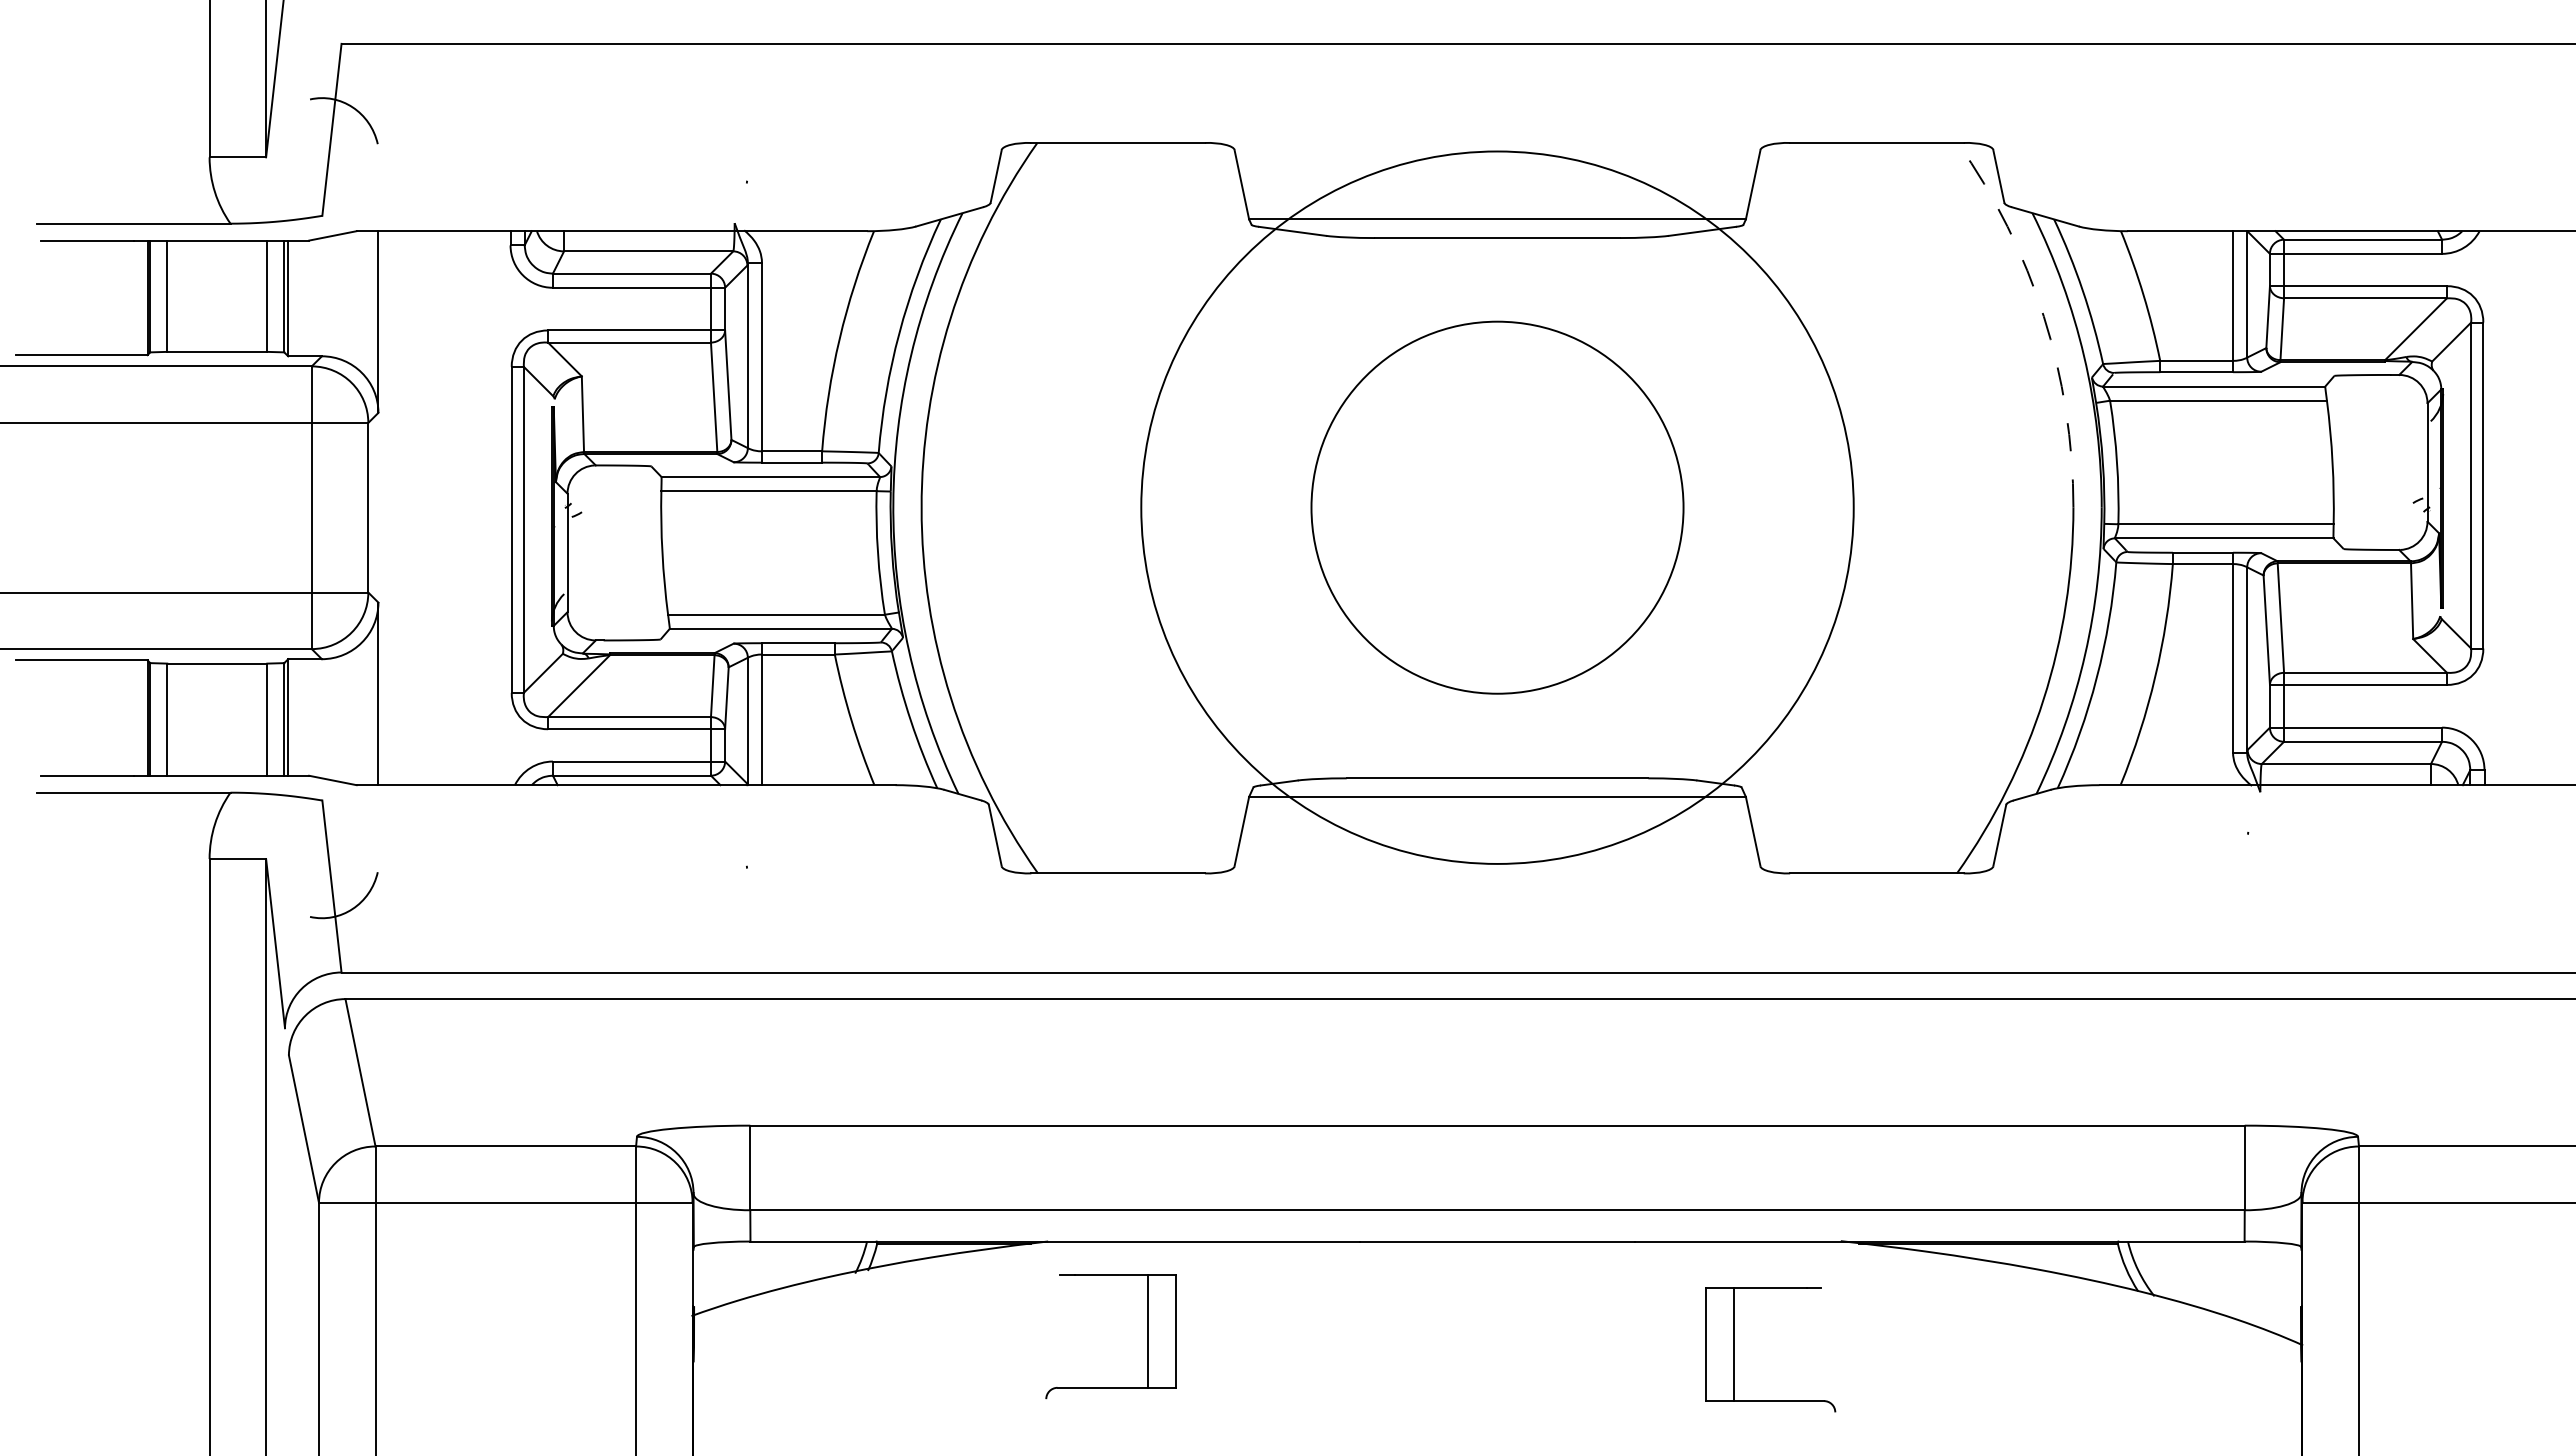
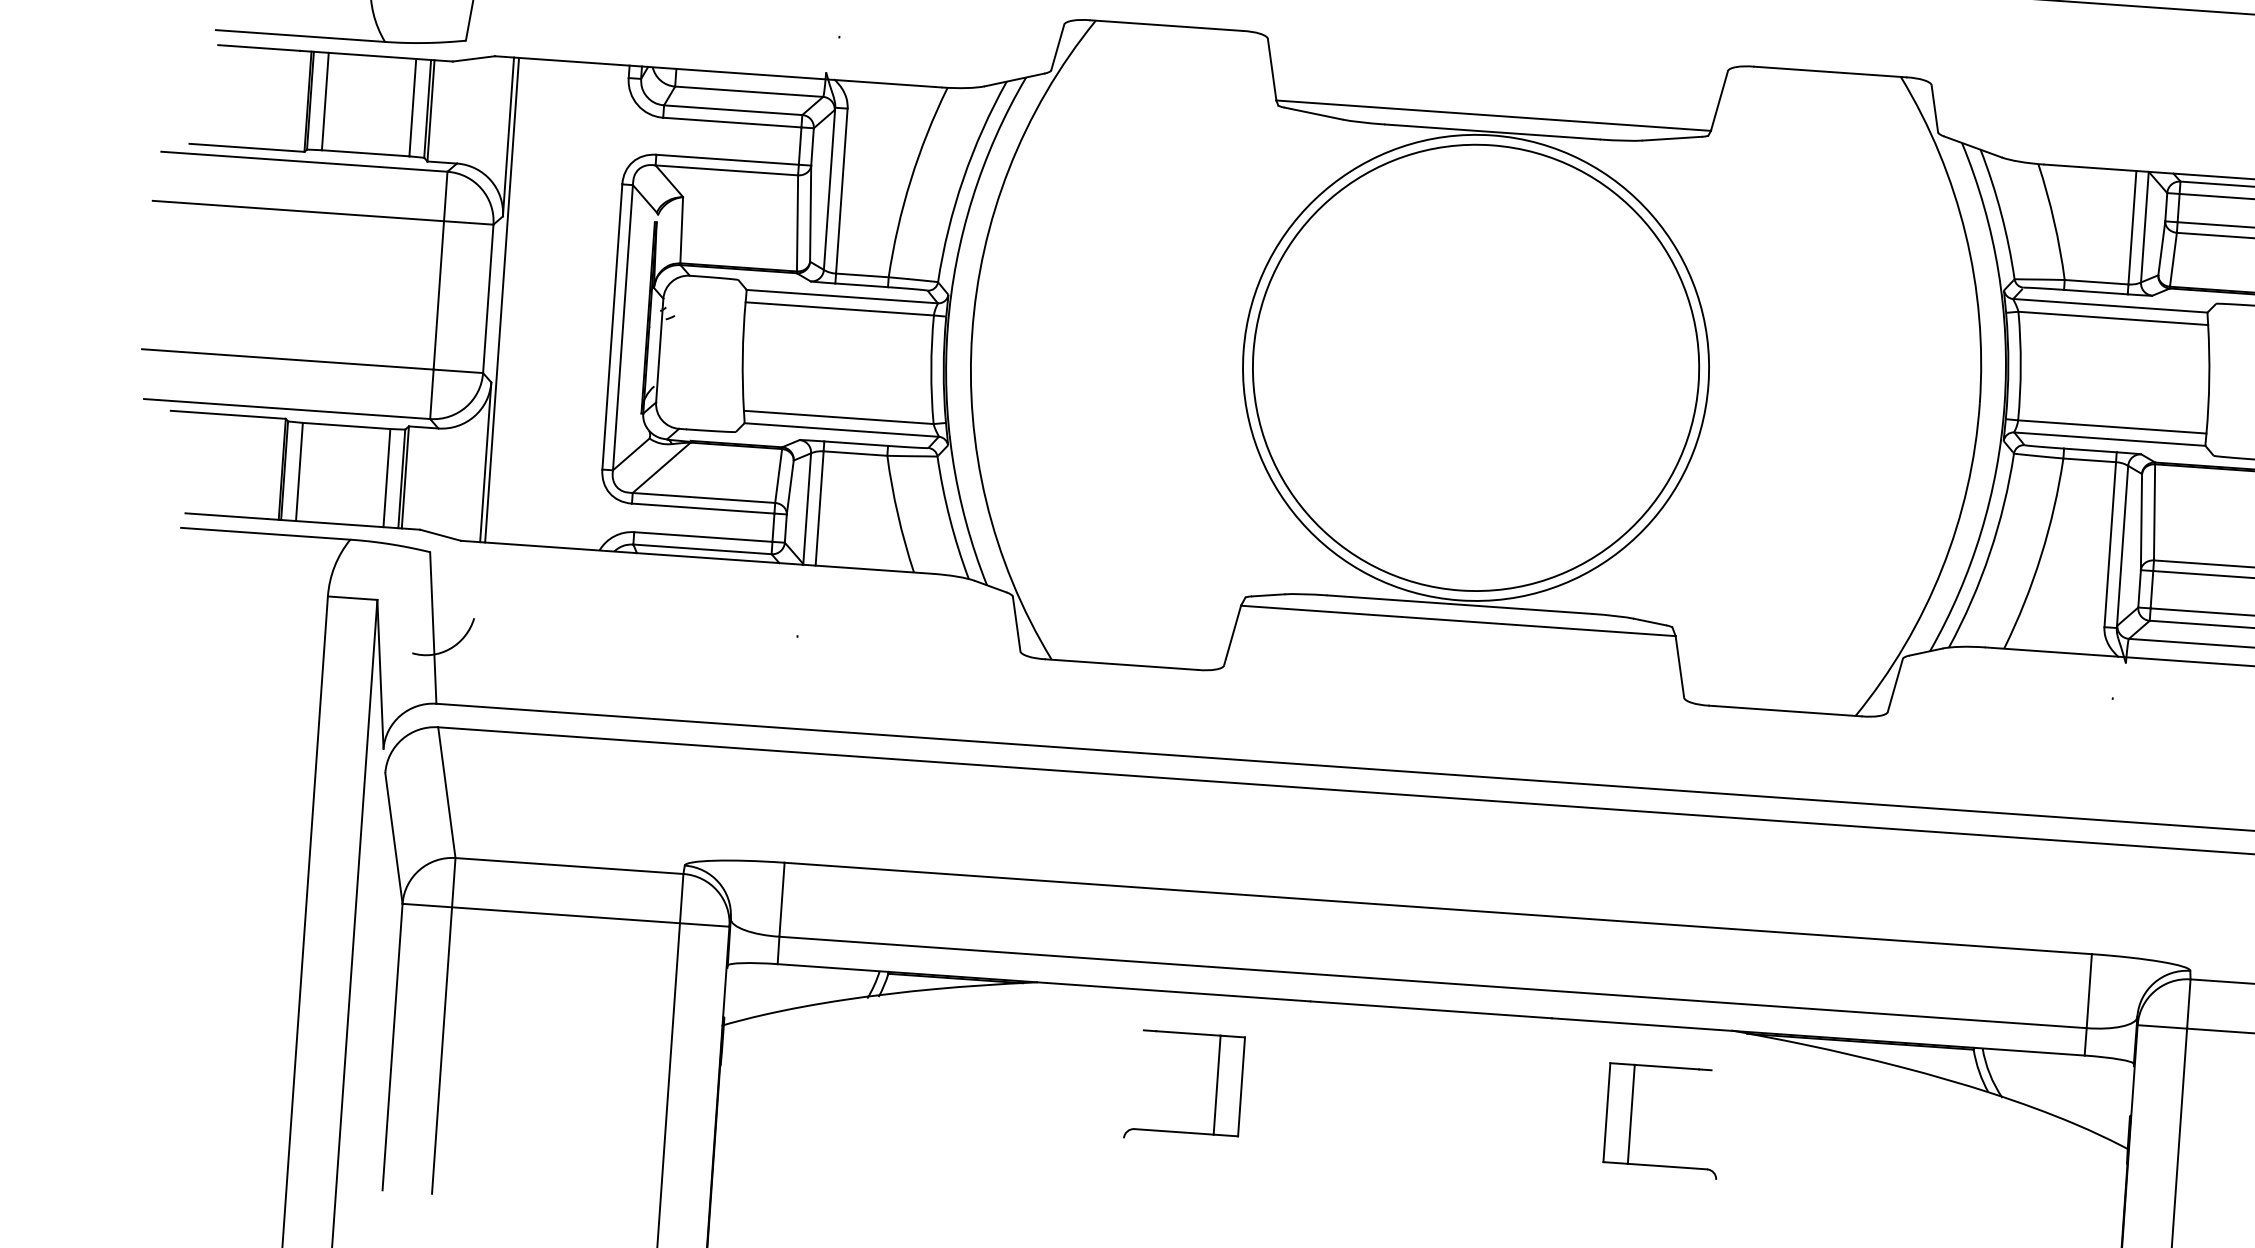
arc: (2043, 316) -> (1965, 234), dashed -> solid
circle: (1497, 507) -> (1476, 367), size x0.71
circle: (1497, 507) -> (1476, 367), size x1.43
line: (384, 508) -> (502, 300), added
part: (1147, 1336) -> (1216, 1089), moved

